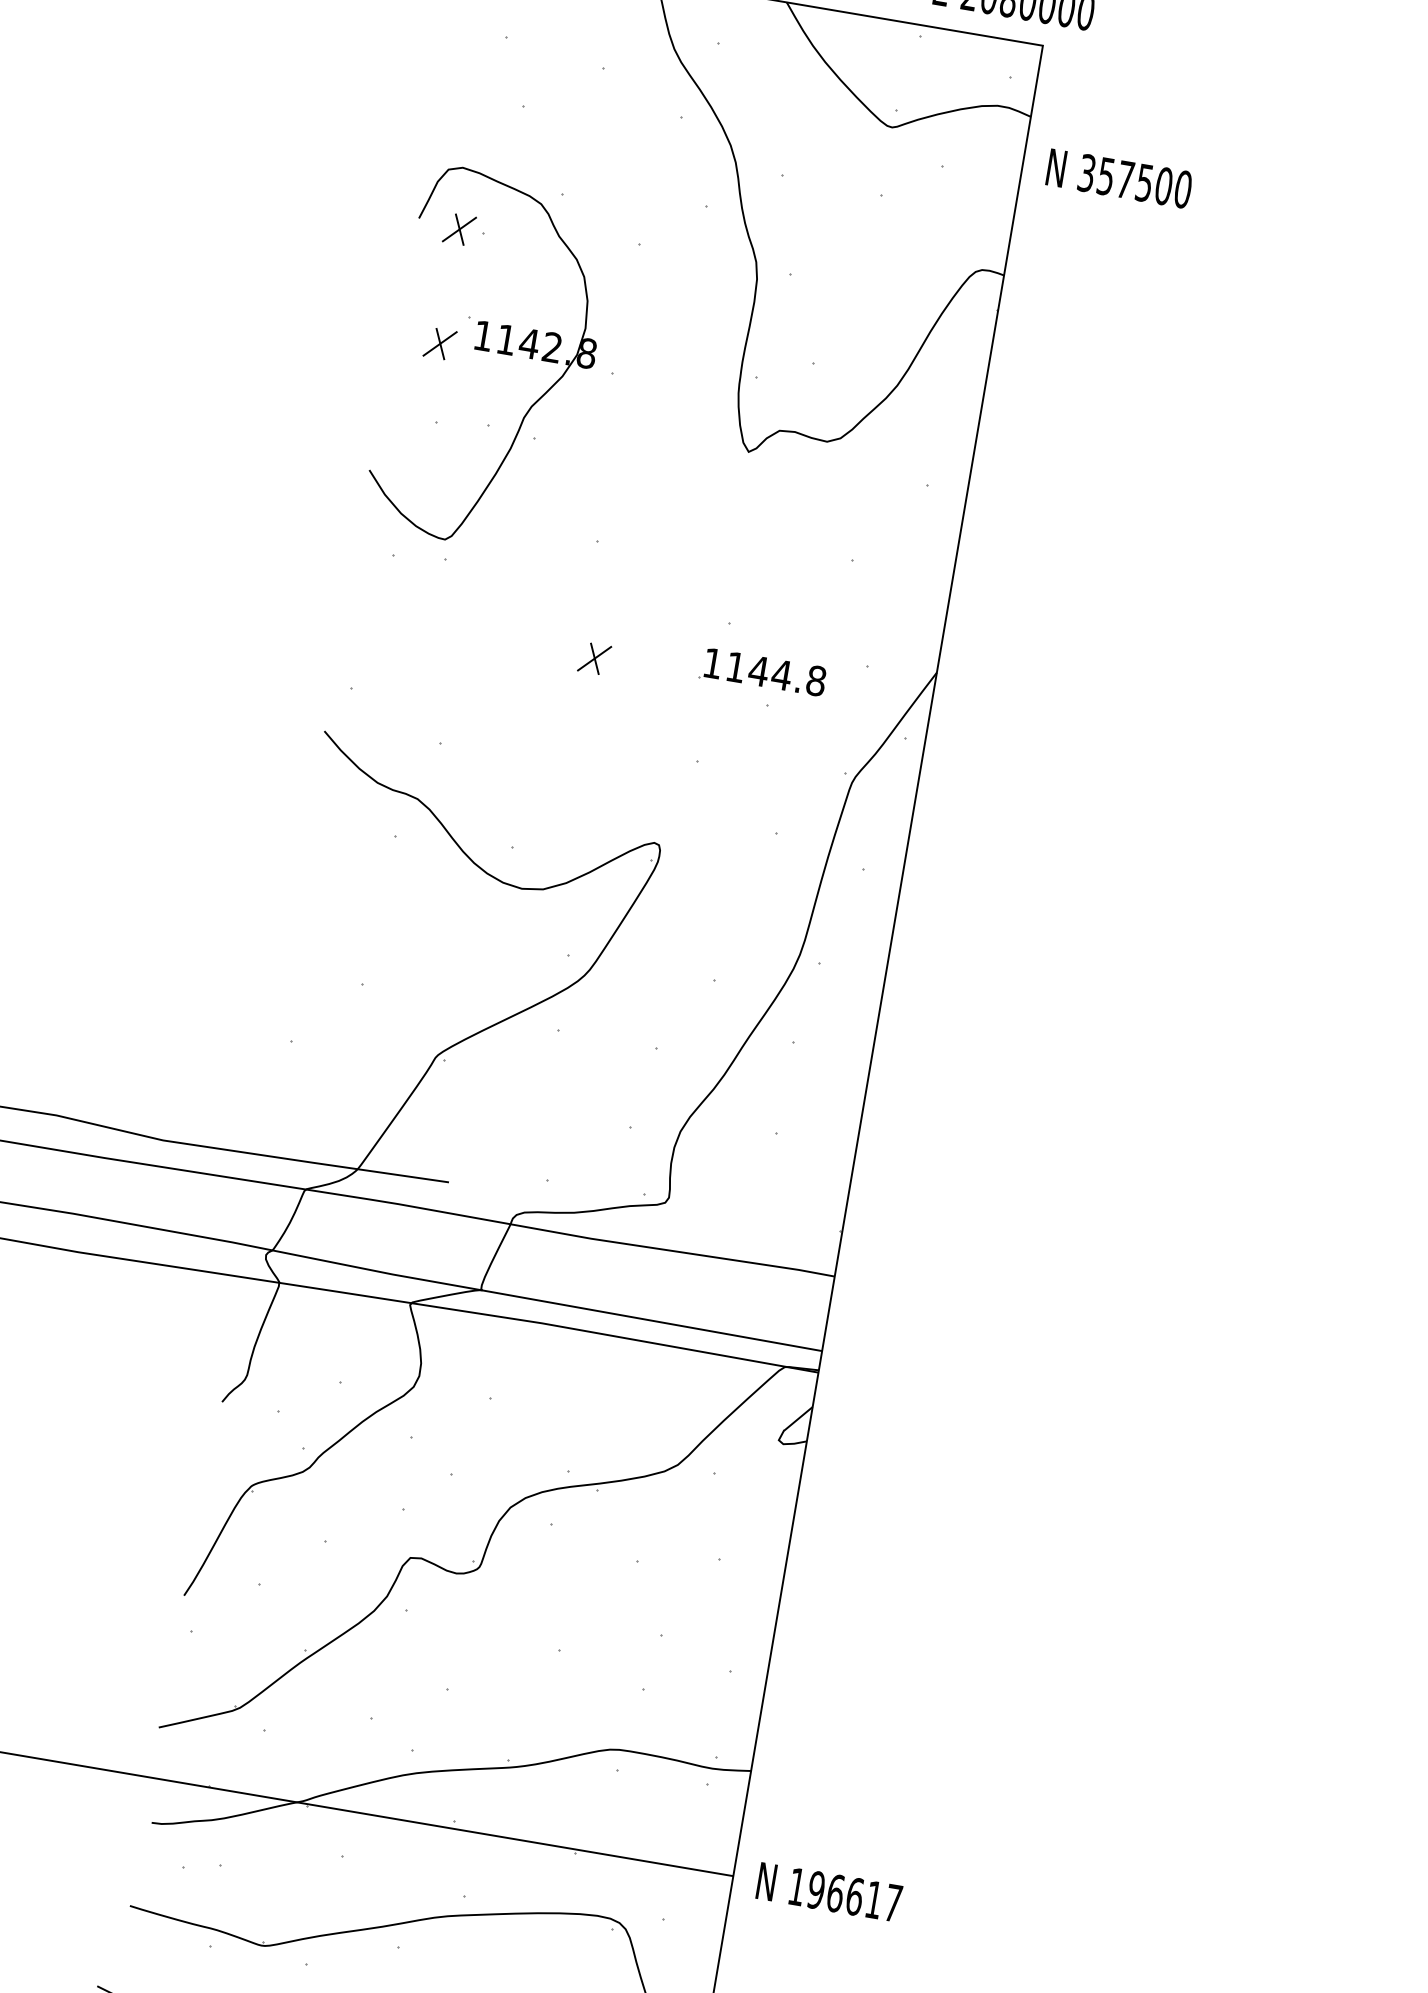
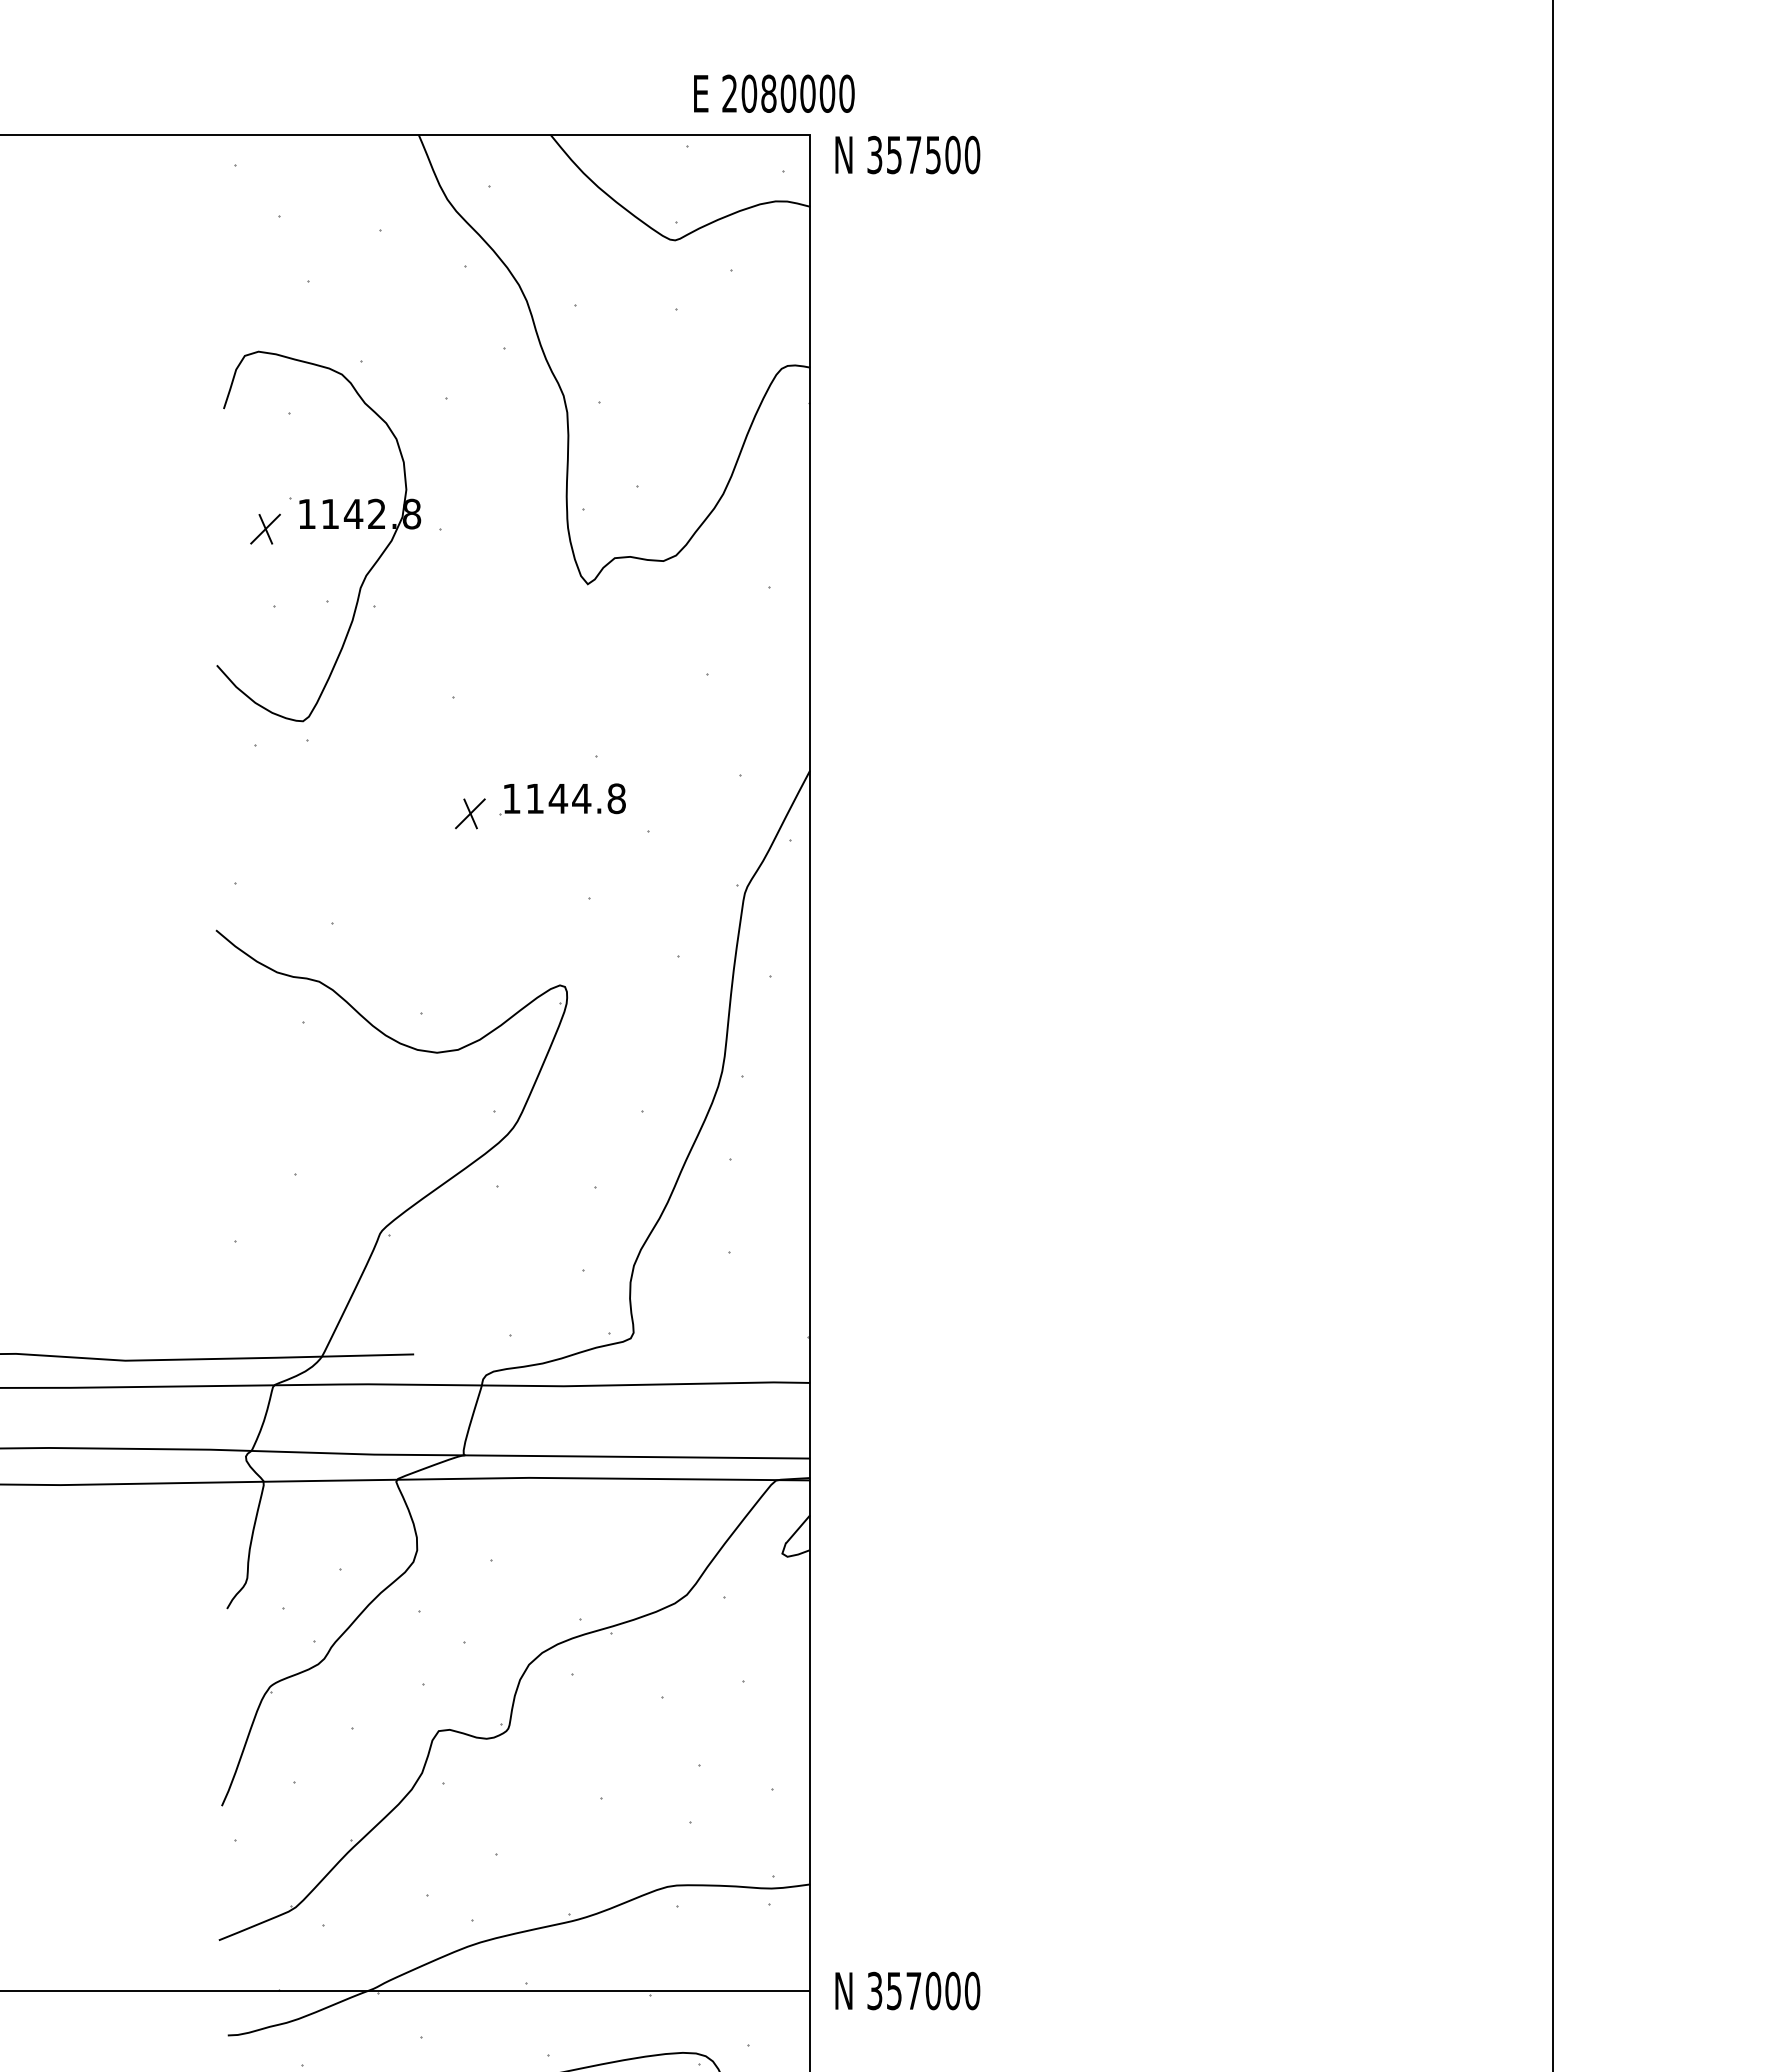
text: (1119, 178) -> (907, 154), moved
part: (459, 228) -> (265, 412), removed
part: (762, 672) -> (562, 799), moved
text: (845, 1894) -> (923, 1990), 196617 -> 357000

